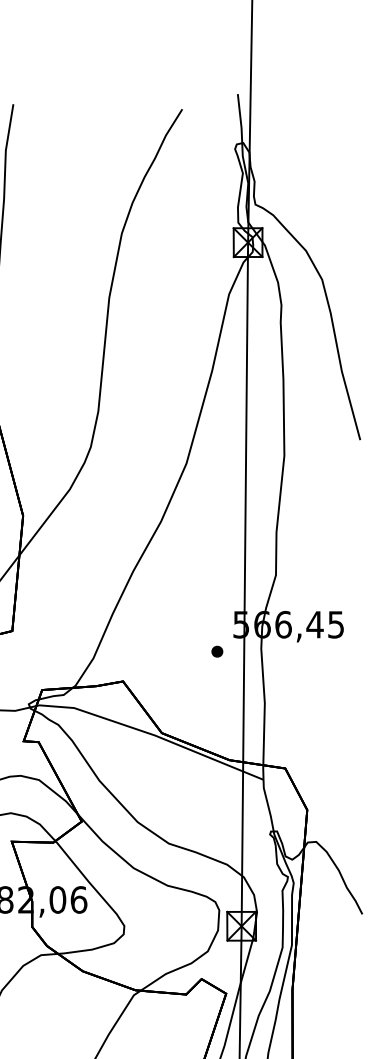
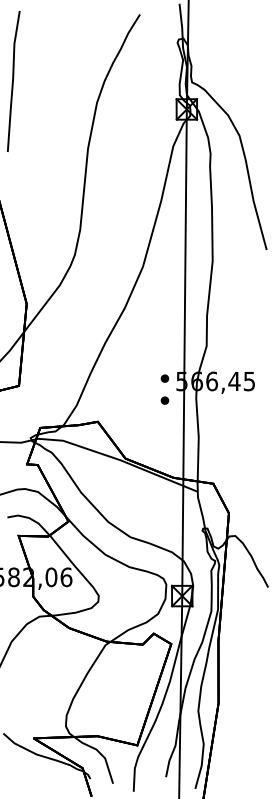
part: (216, 620) -> (164, 378), added

